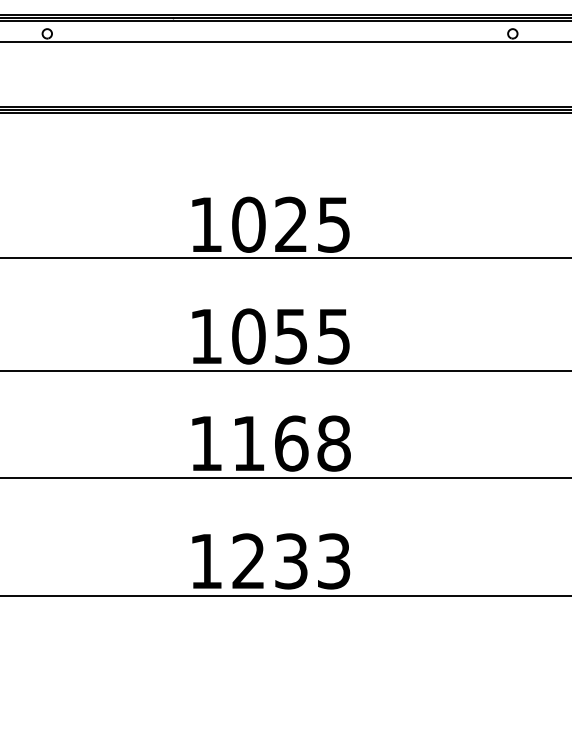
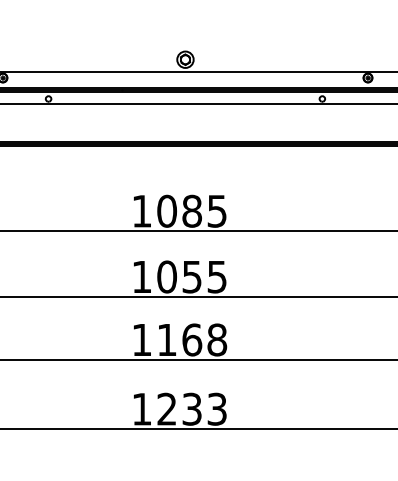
text: (292, 223) -> (192, 210), 1025 -> 1085

